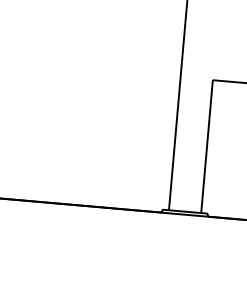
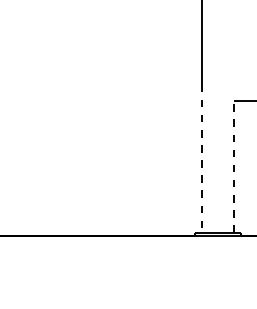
line: (174, 136) -> (201, 159), solid -> dashed
line: (207, 146) -> (234, 166), solid -> dashed

